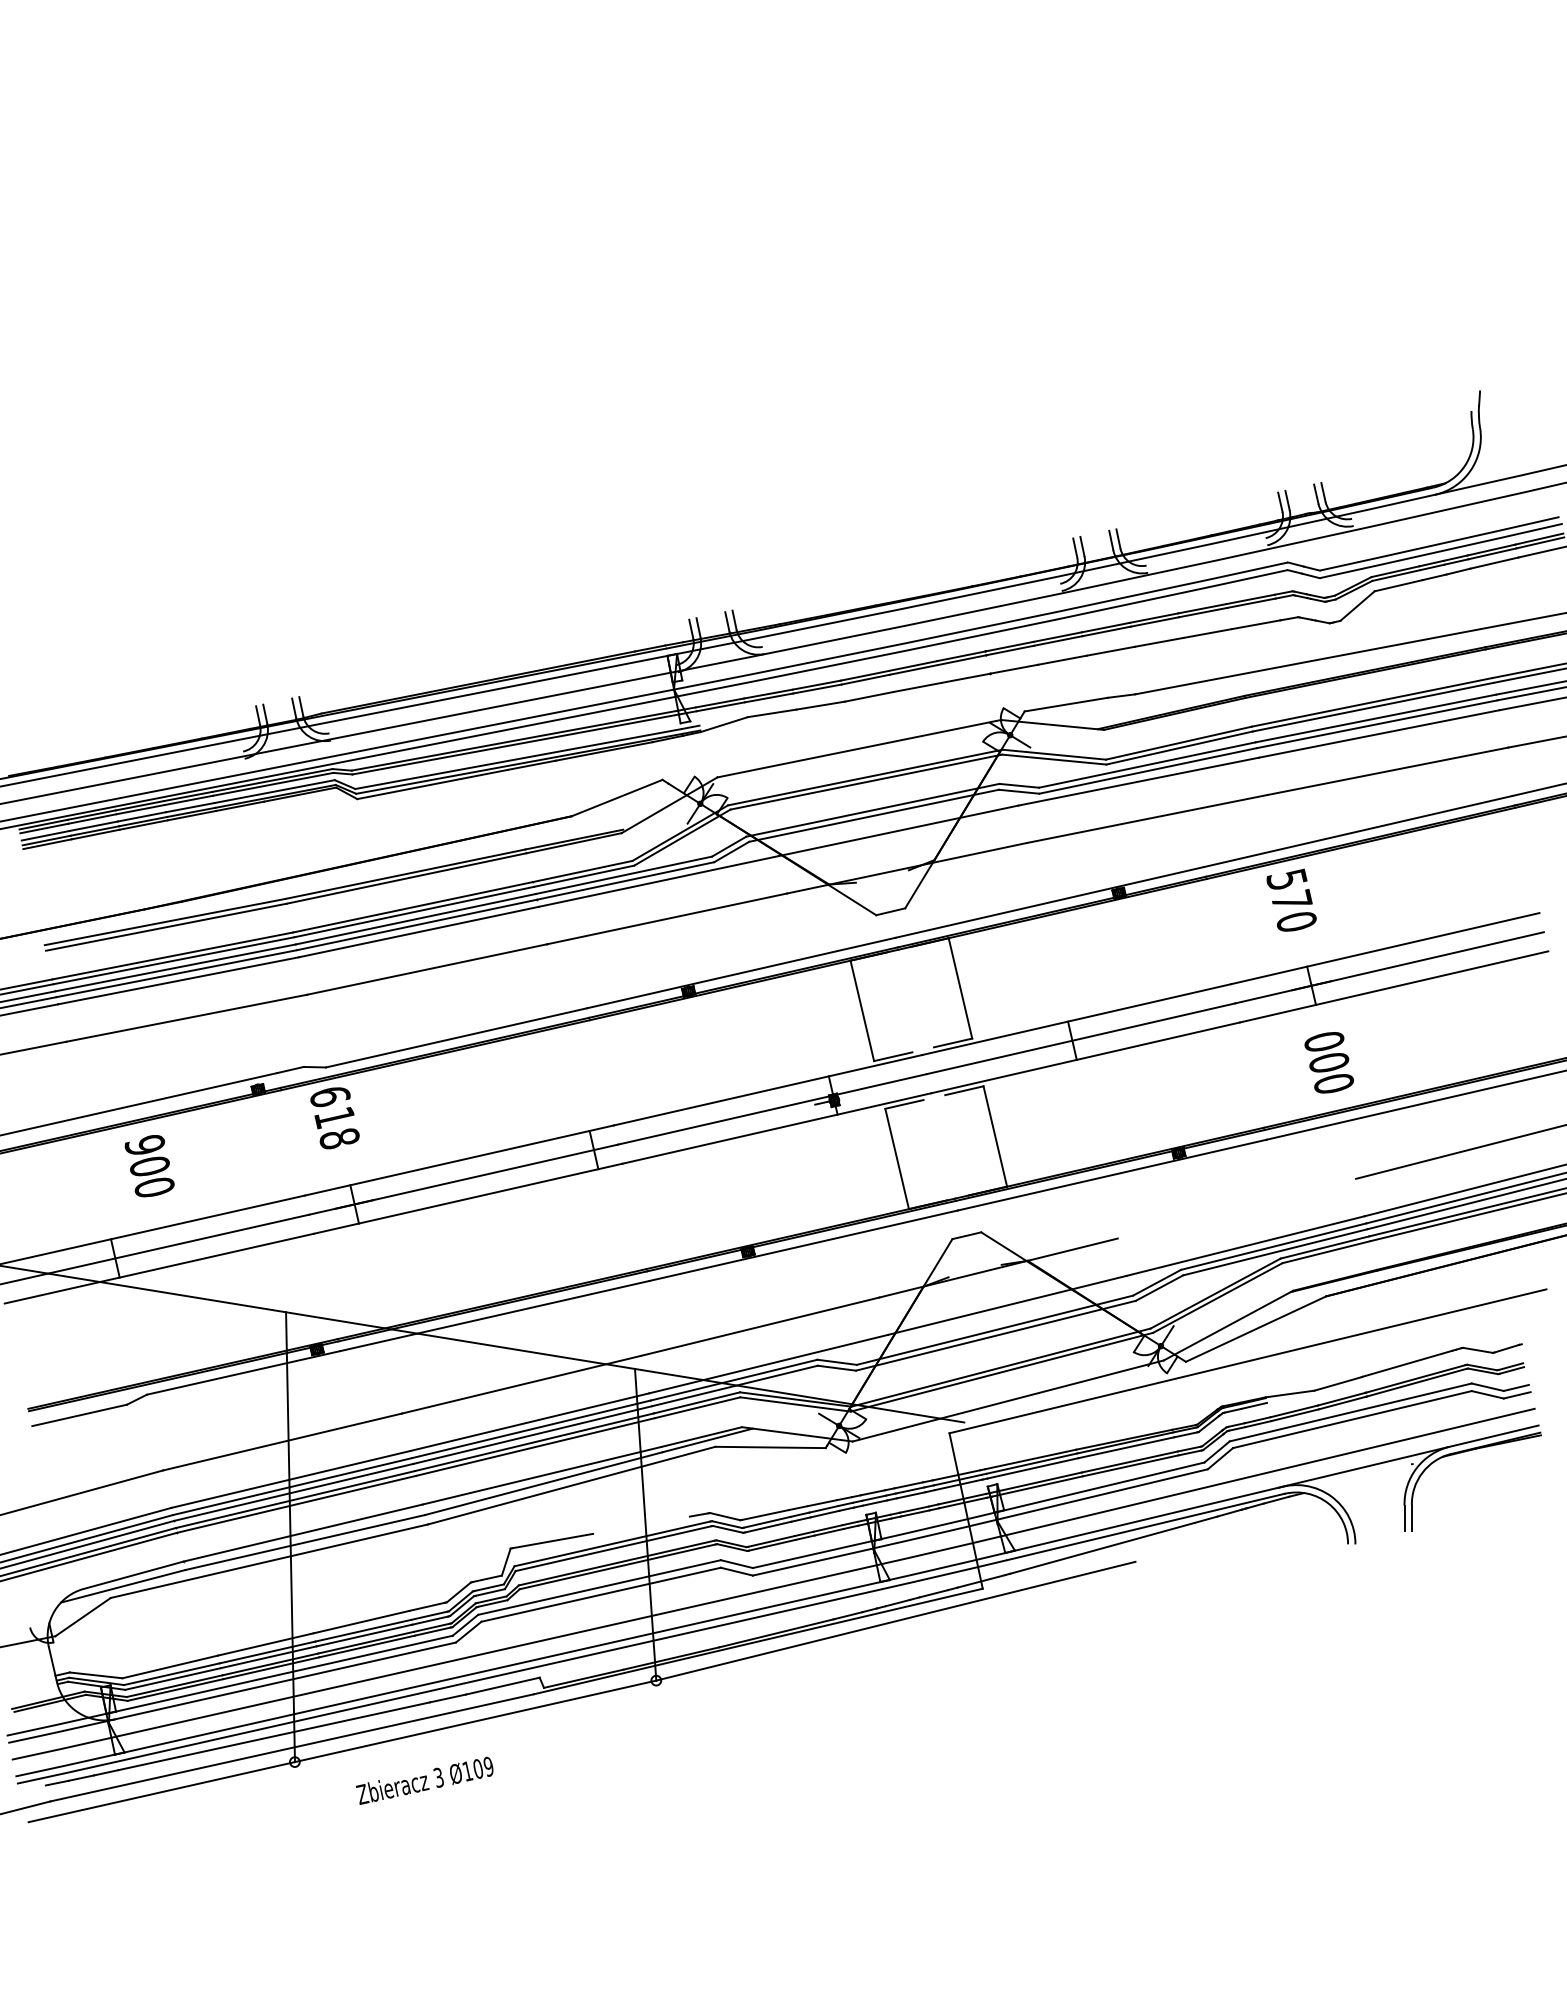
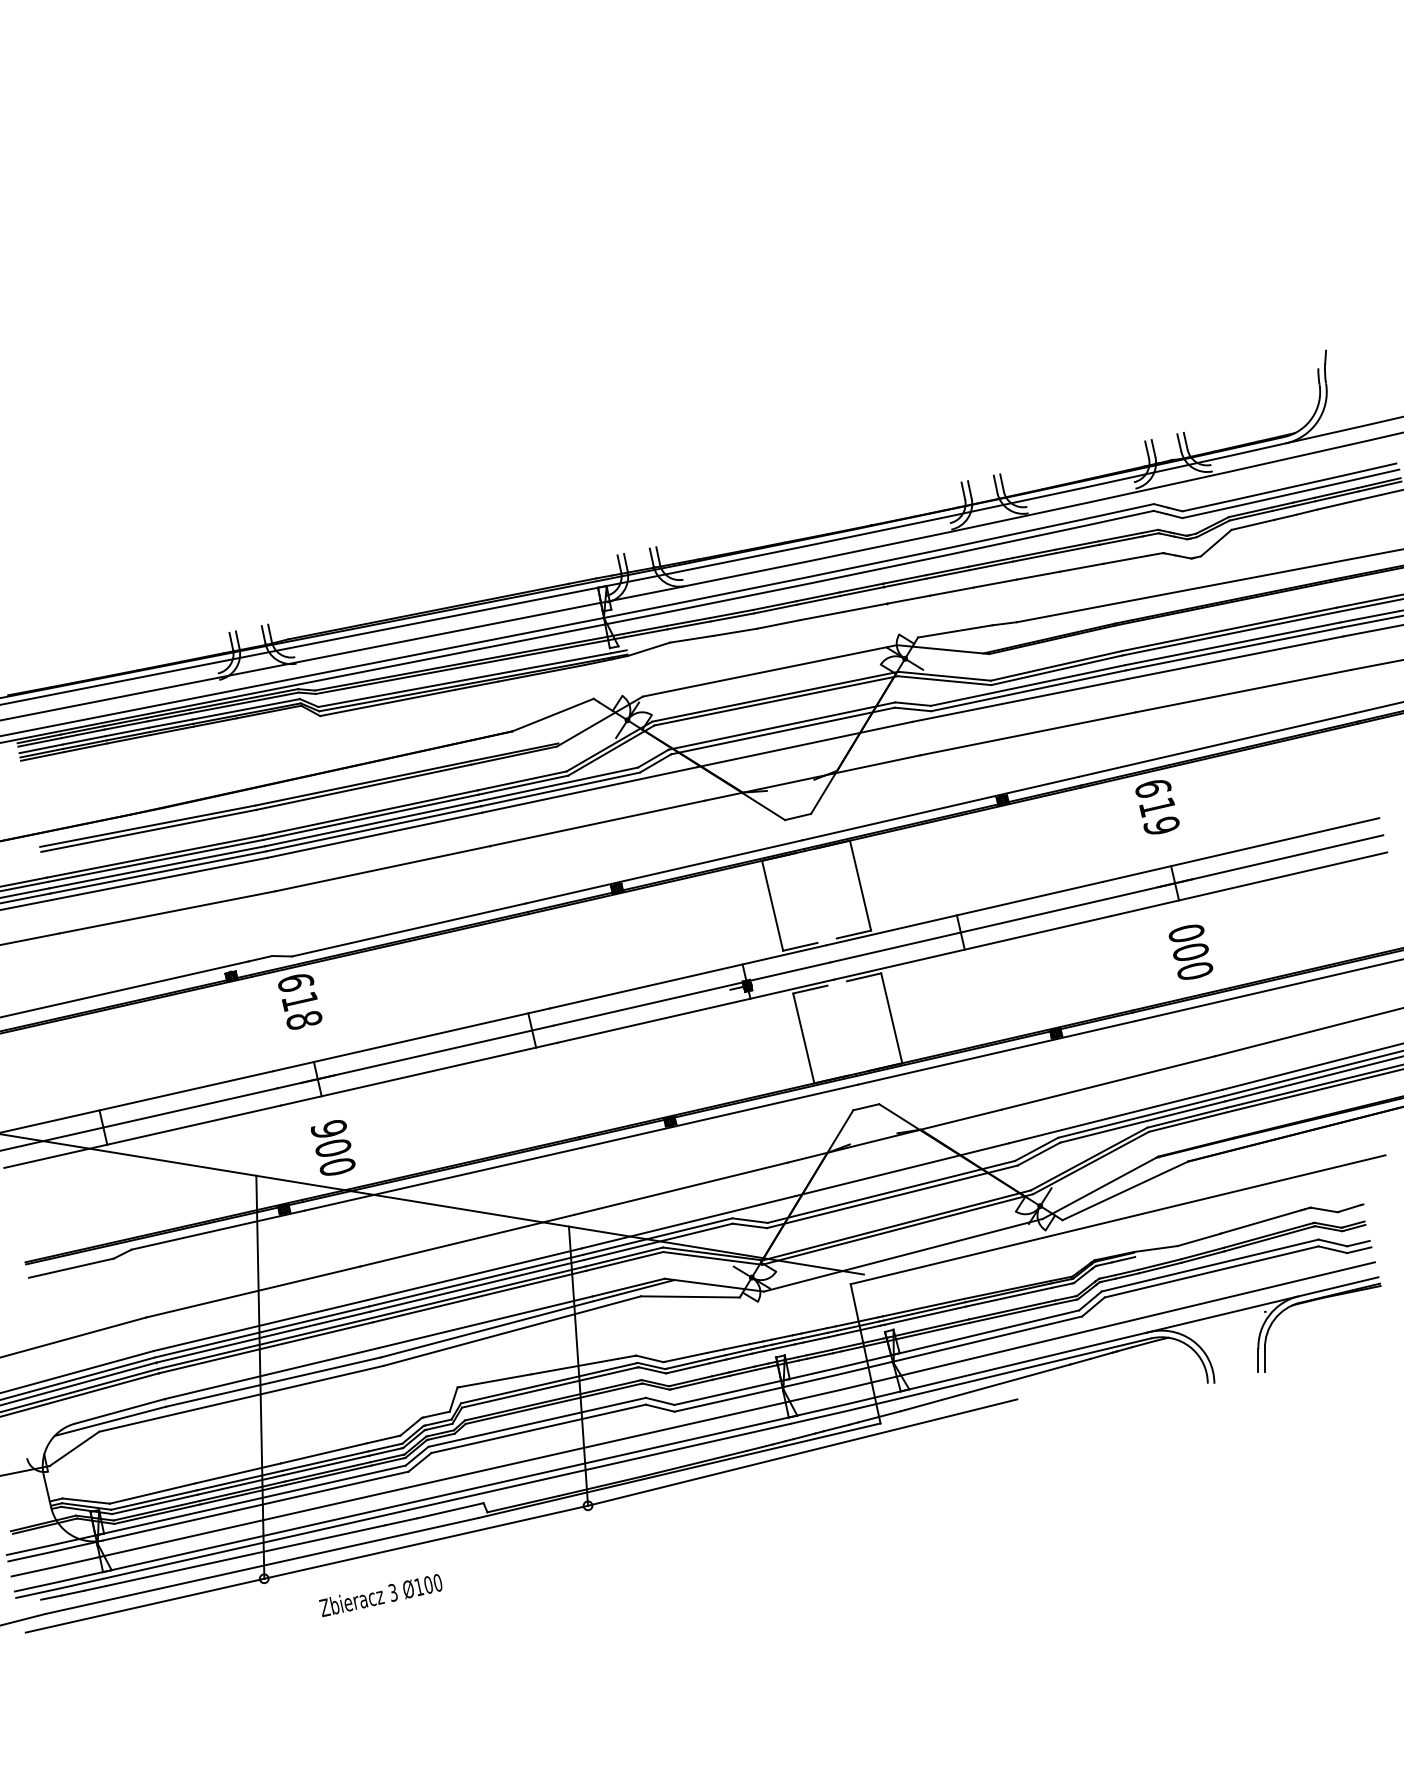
text: (1290, 900) -> (1156, 806), 570 -> 619
text: (148, 1165) -> (332, 1147), moved
line: (1236, 1208) -> (1107, 1082), added
line: (641, 1525) -> (574, 1366), added
text: (488, 1766) -> (437, 1582), Ø109 -> Ø100

